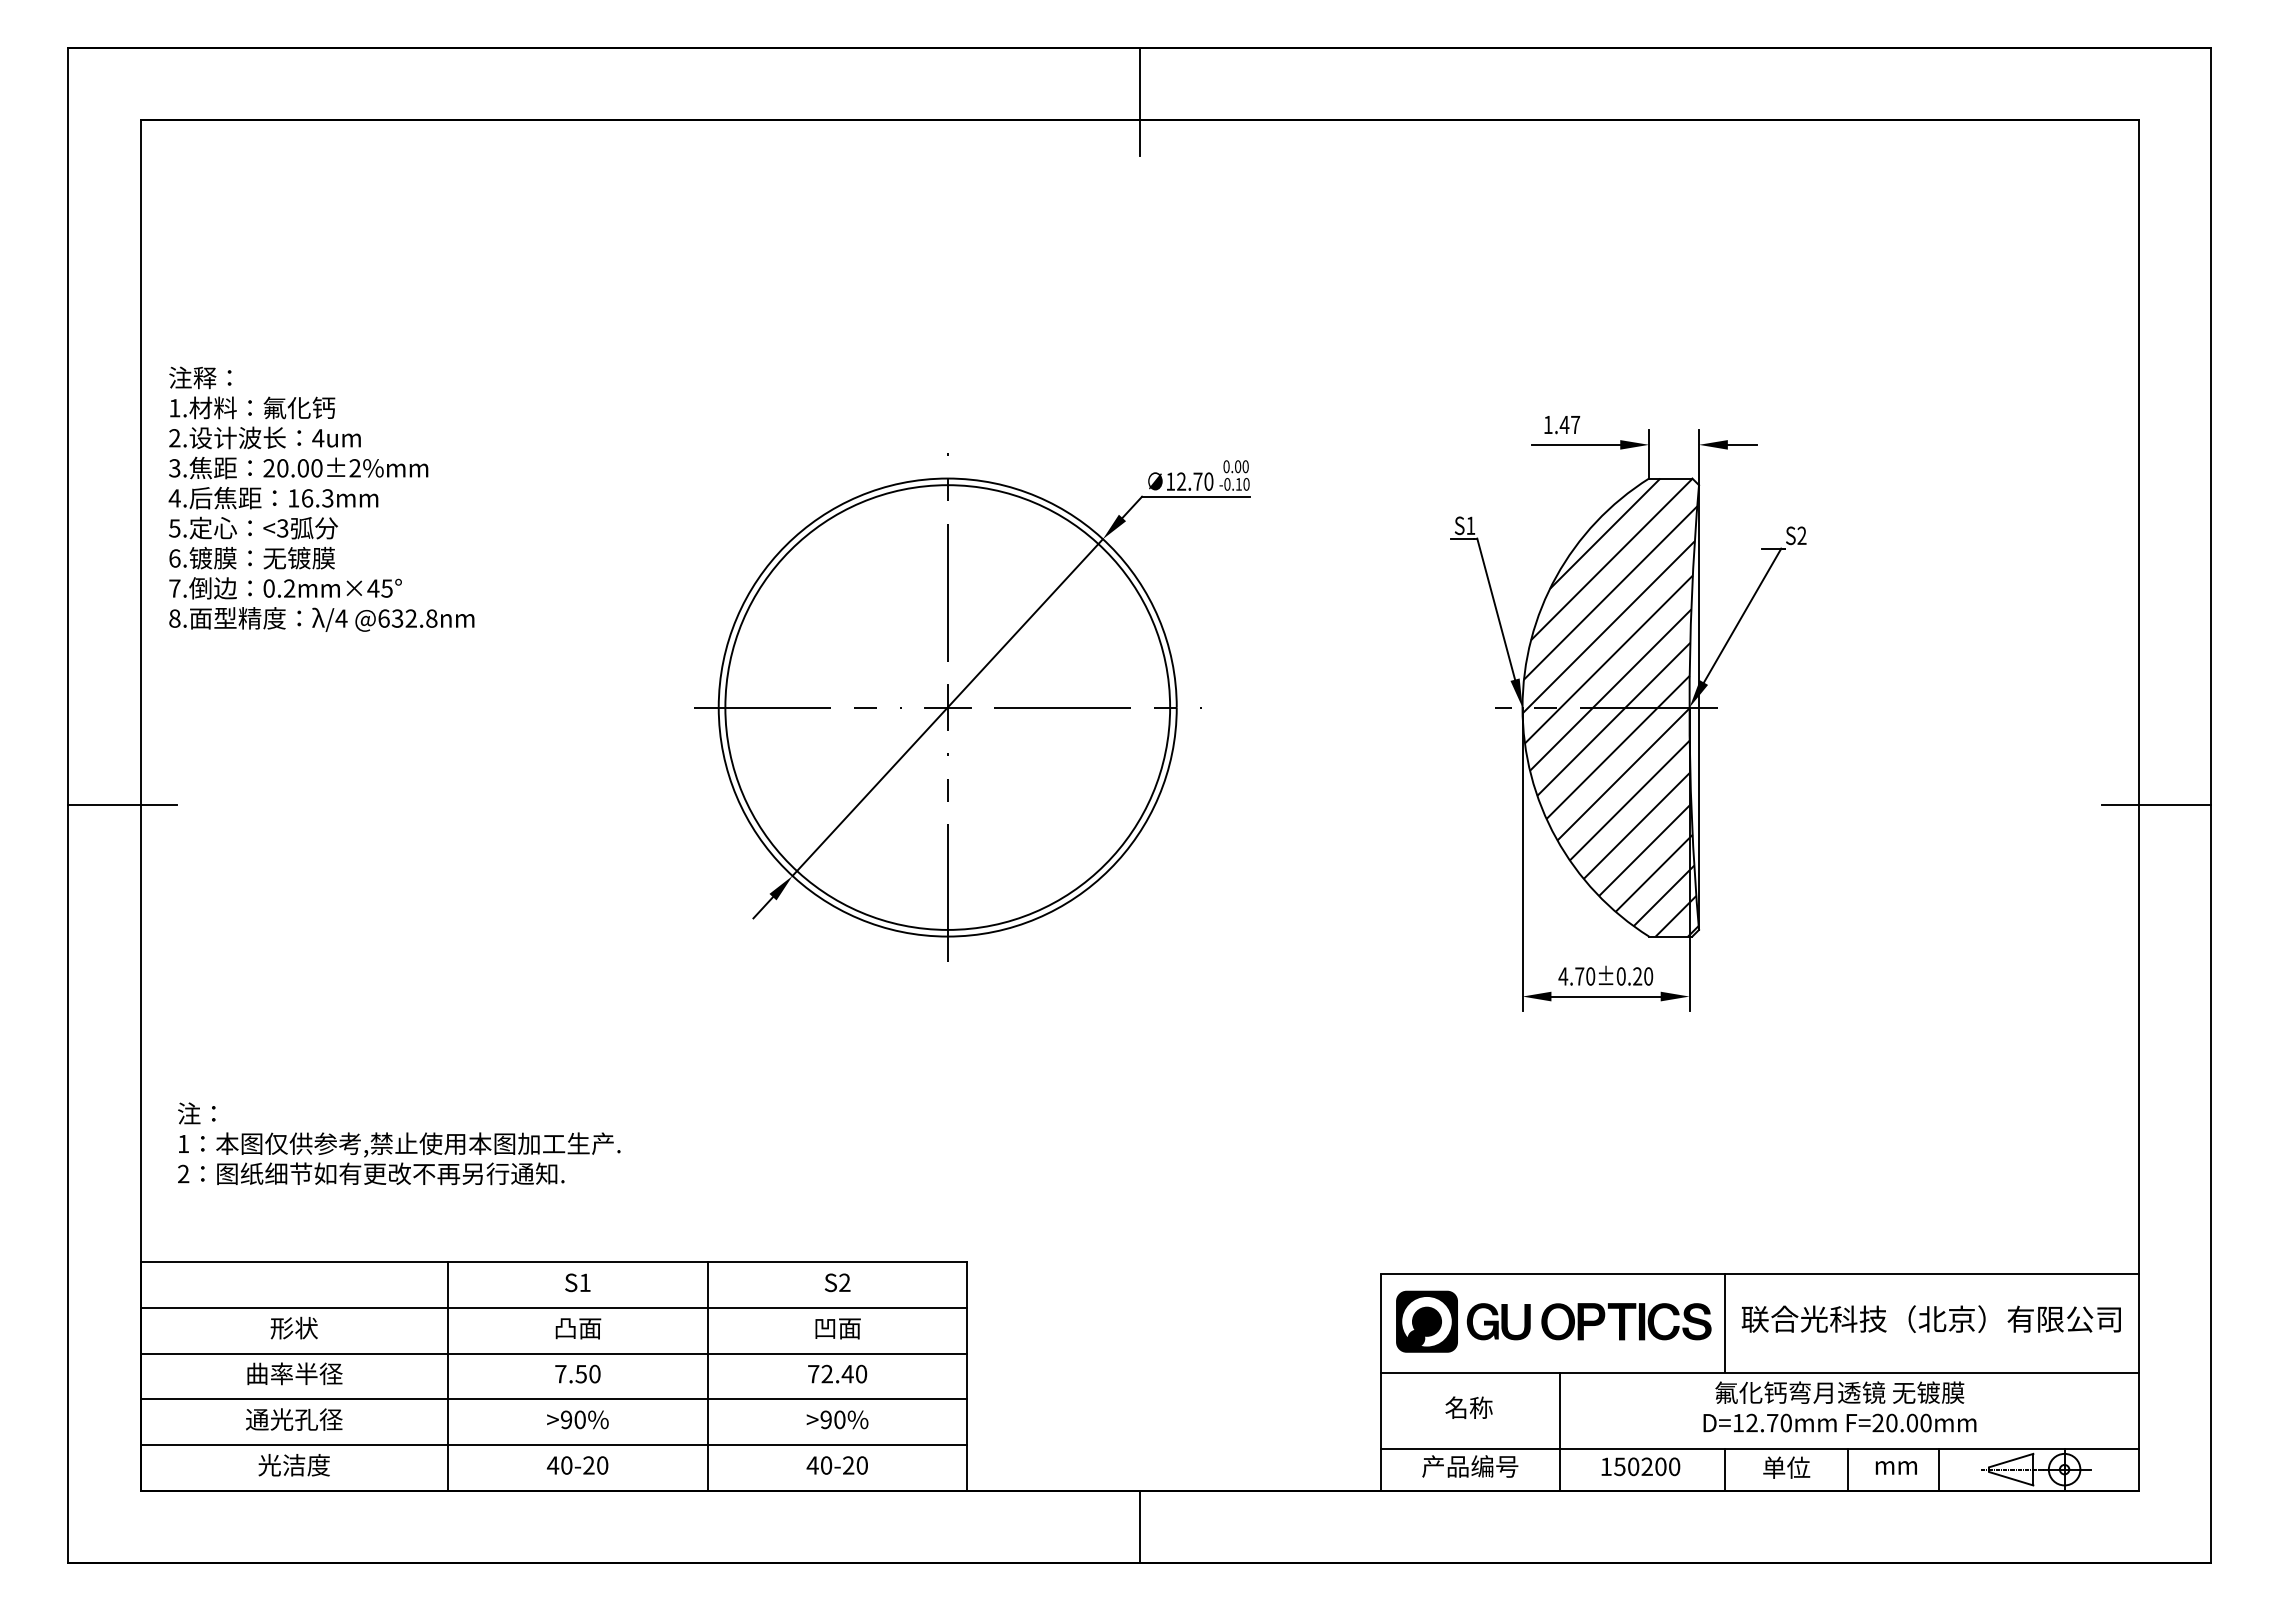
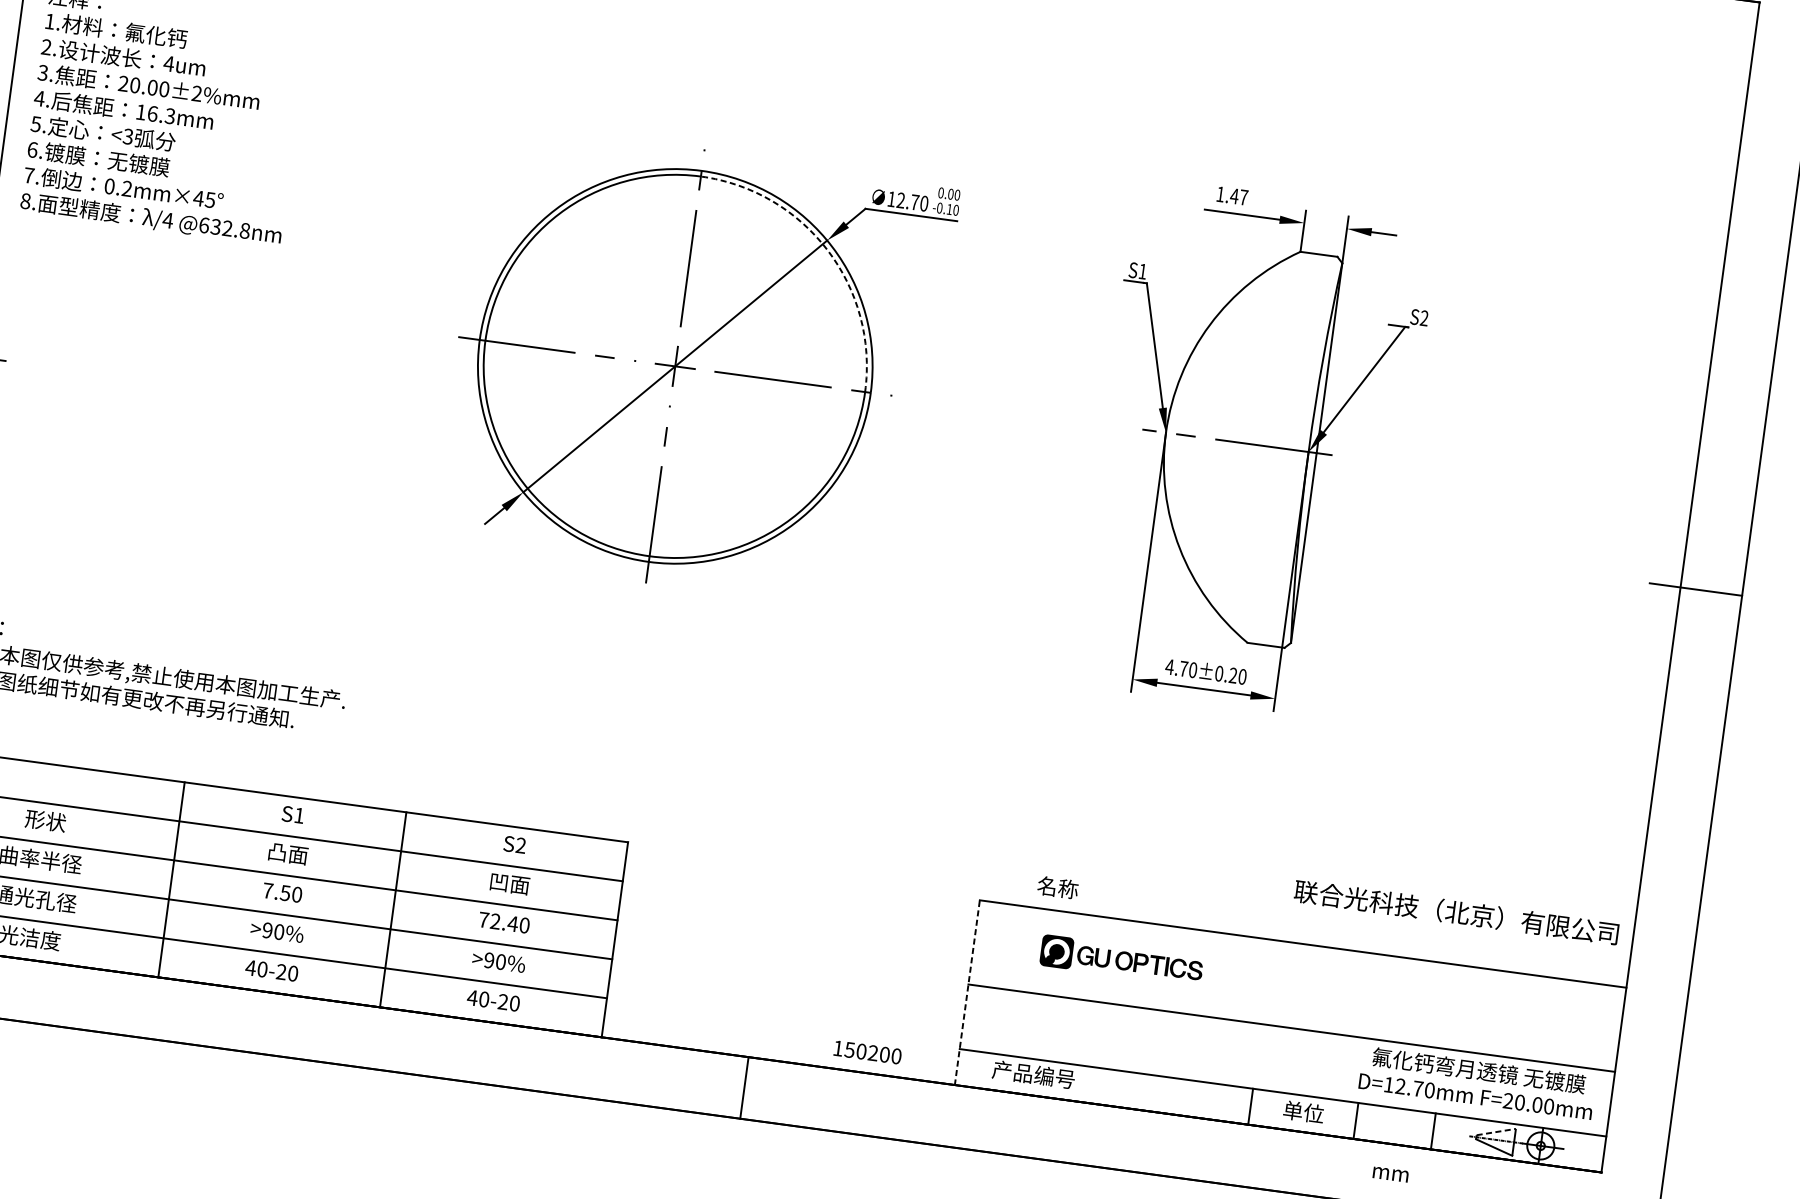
arc: (1105, 550) -> (828, 250), solid -> dashed
hatch: (1610, 707) -> (1241, 442), removed
text: (1930, 1318) -> (1455, 911), moved
part: (1553, 1321) -> (1121, 960), size x0.6
line: (1724, 1323) -> (1267, 981), removed
line: (1381, 1382) -> (967, 992), solid -> dashed
text: (1839, 1406) -> (1477, 1082), moved
text: (1468, 1407) -> (1057, 887), moved
line: (1559, 1431) -> (1113, 1055), removed
line: (2011, 1460) -> (1496, 1132), solid -> dashed
text: (1640, 1466) -> (867, 1052), moved
text: (1895, 1467) -> (1389, 1174), moved

